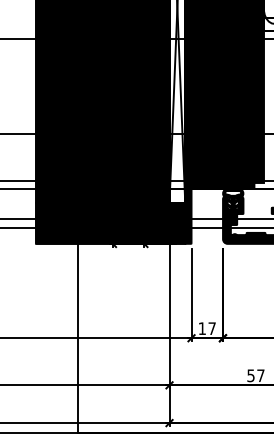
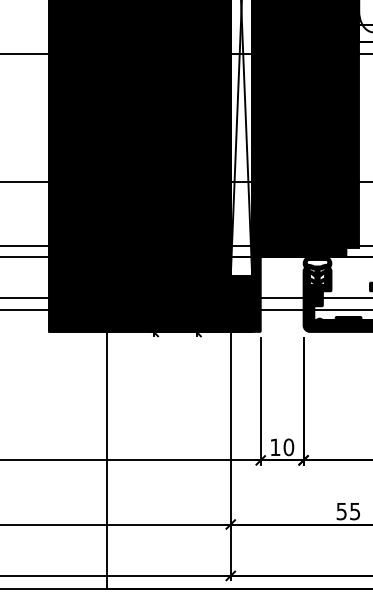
text: (211, 328) -> (288, 447), 17 -> 10
text: (261, 375) -> (355, 511), 57 -> 55

